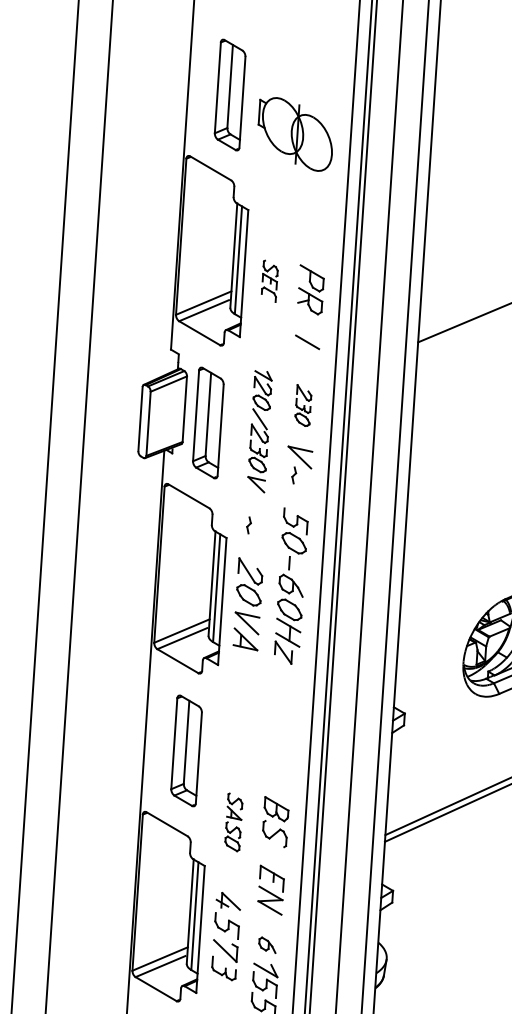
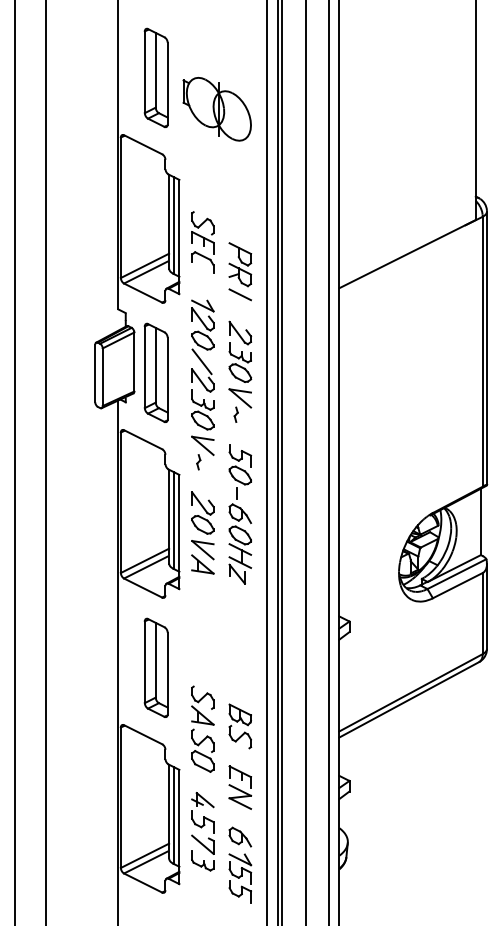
part: (269, 281) -> (202, 242), size x1.67
part: (311, 289) -> (240, 264), moved
part: (303, 405) -> (240, 351), size x1.67
part: (259, 431) -> (202, 377), size x1.43
part: (233, 821) -> (202, 728), size x1.67
part: (267, 944) -> (240, 836), size x1.43

